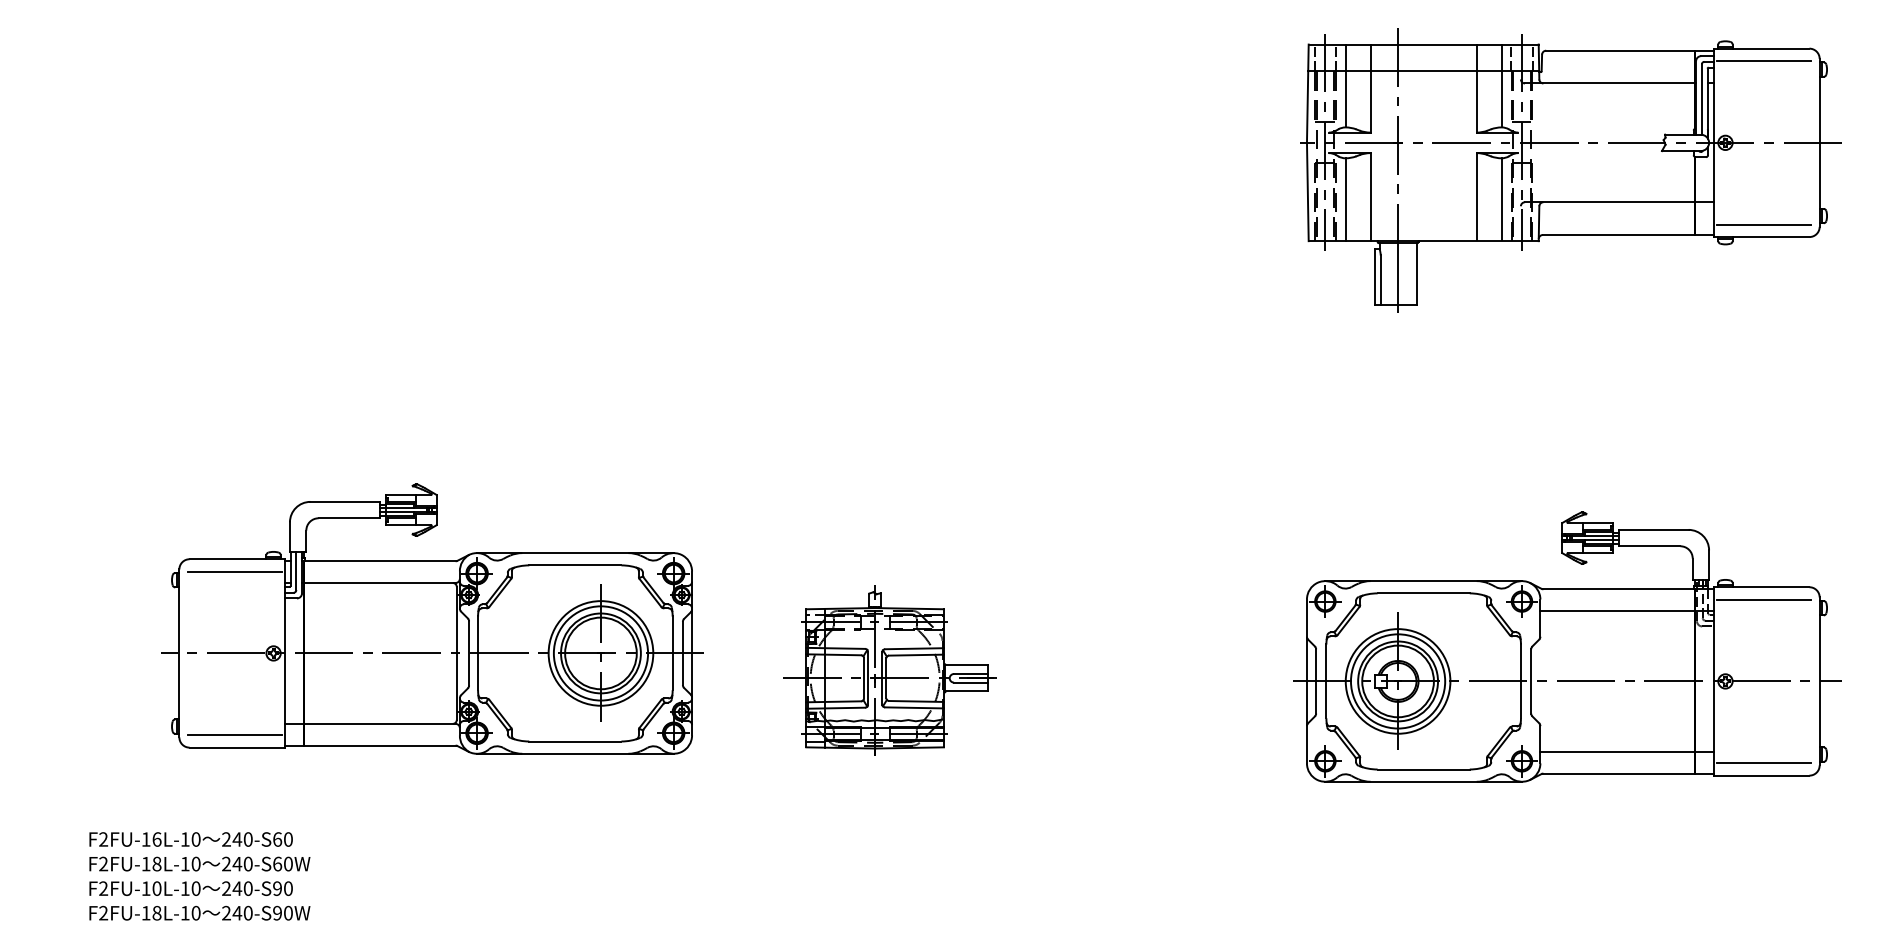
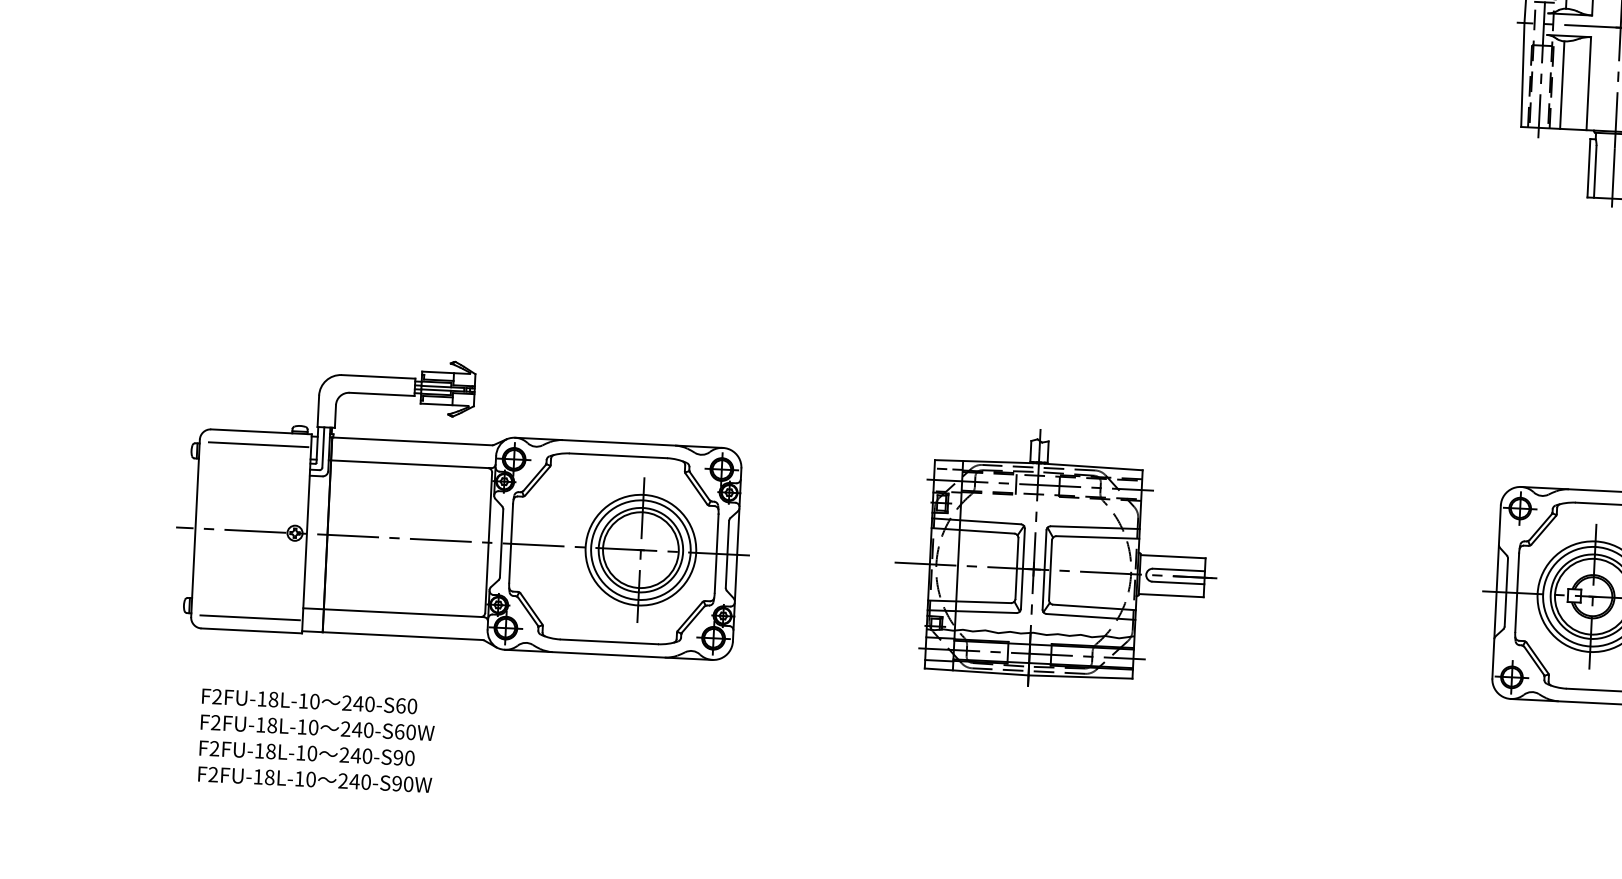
part: (432, 618) -> (464, 504), moved
part: (889, 670) -> (1056, 558), size x1.43
text: (156, 839) -> (273, 699), F2FU-16L-10 -> F2FU-18L-10
text: (156, 888) -> (270, 751), F2FU-10L-10 -> F2FU-18L-10

